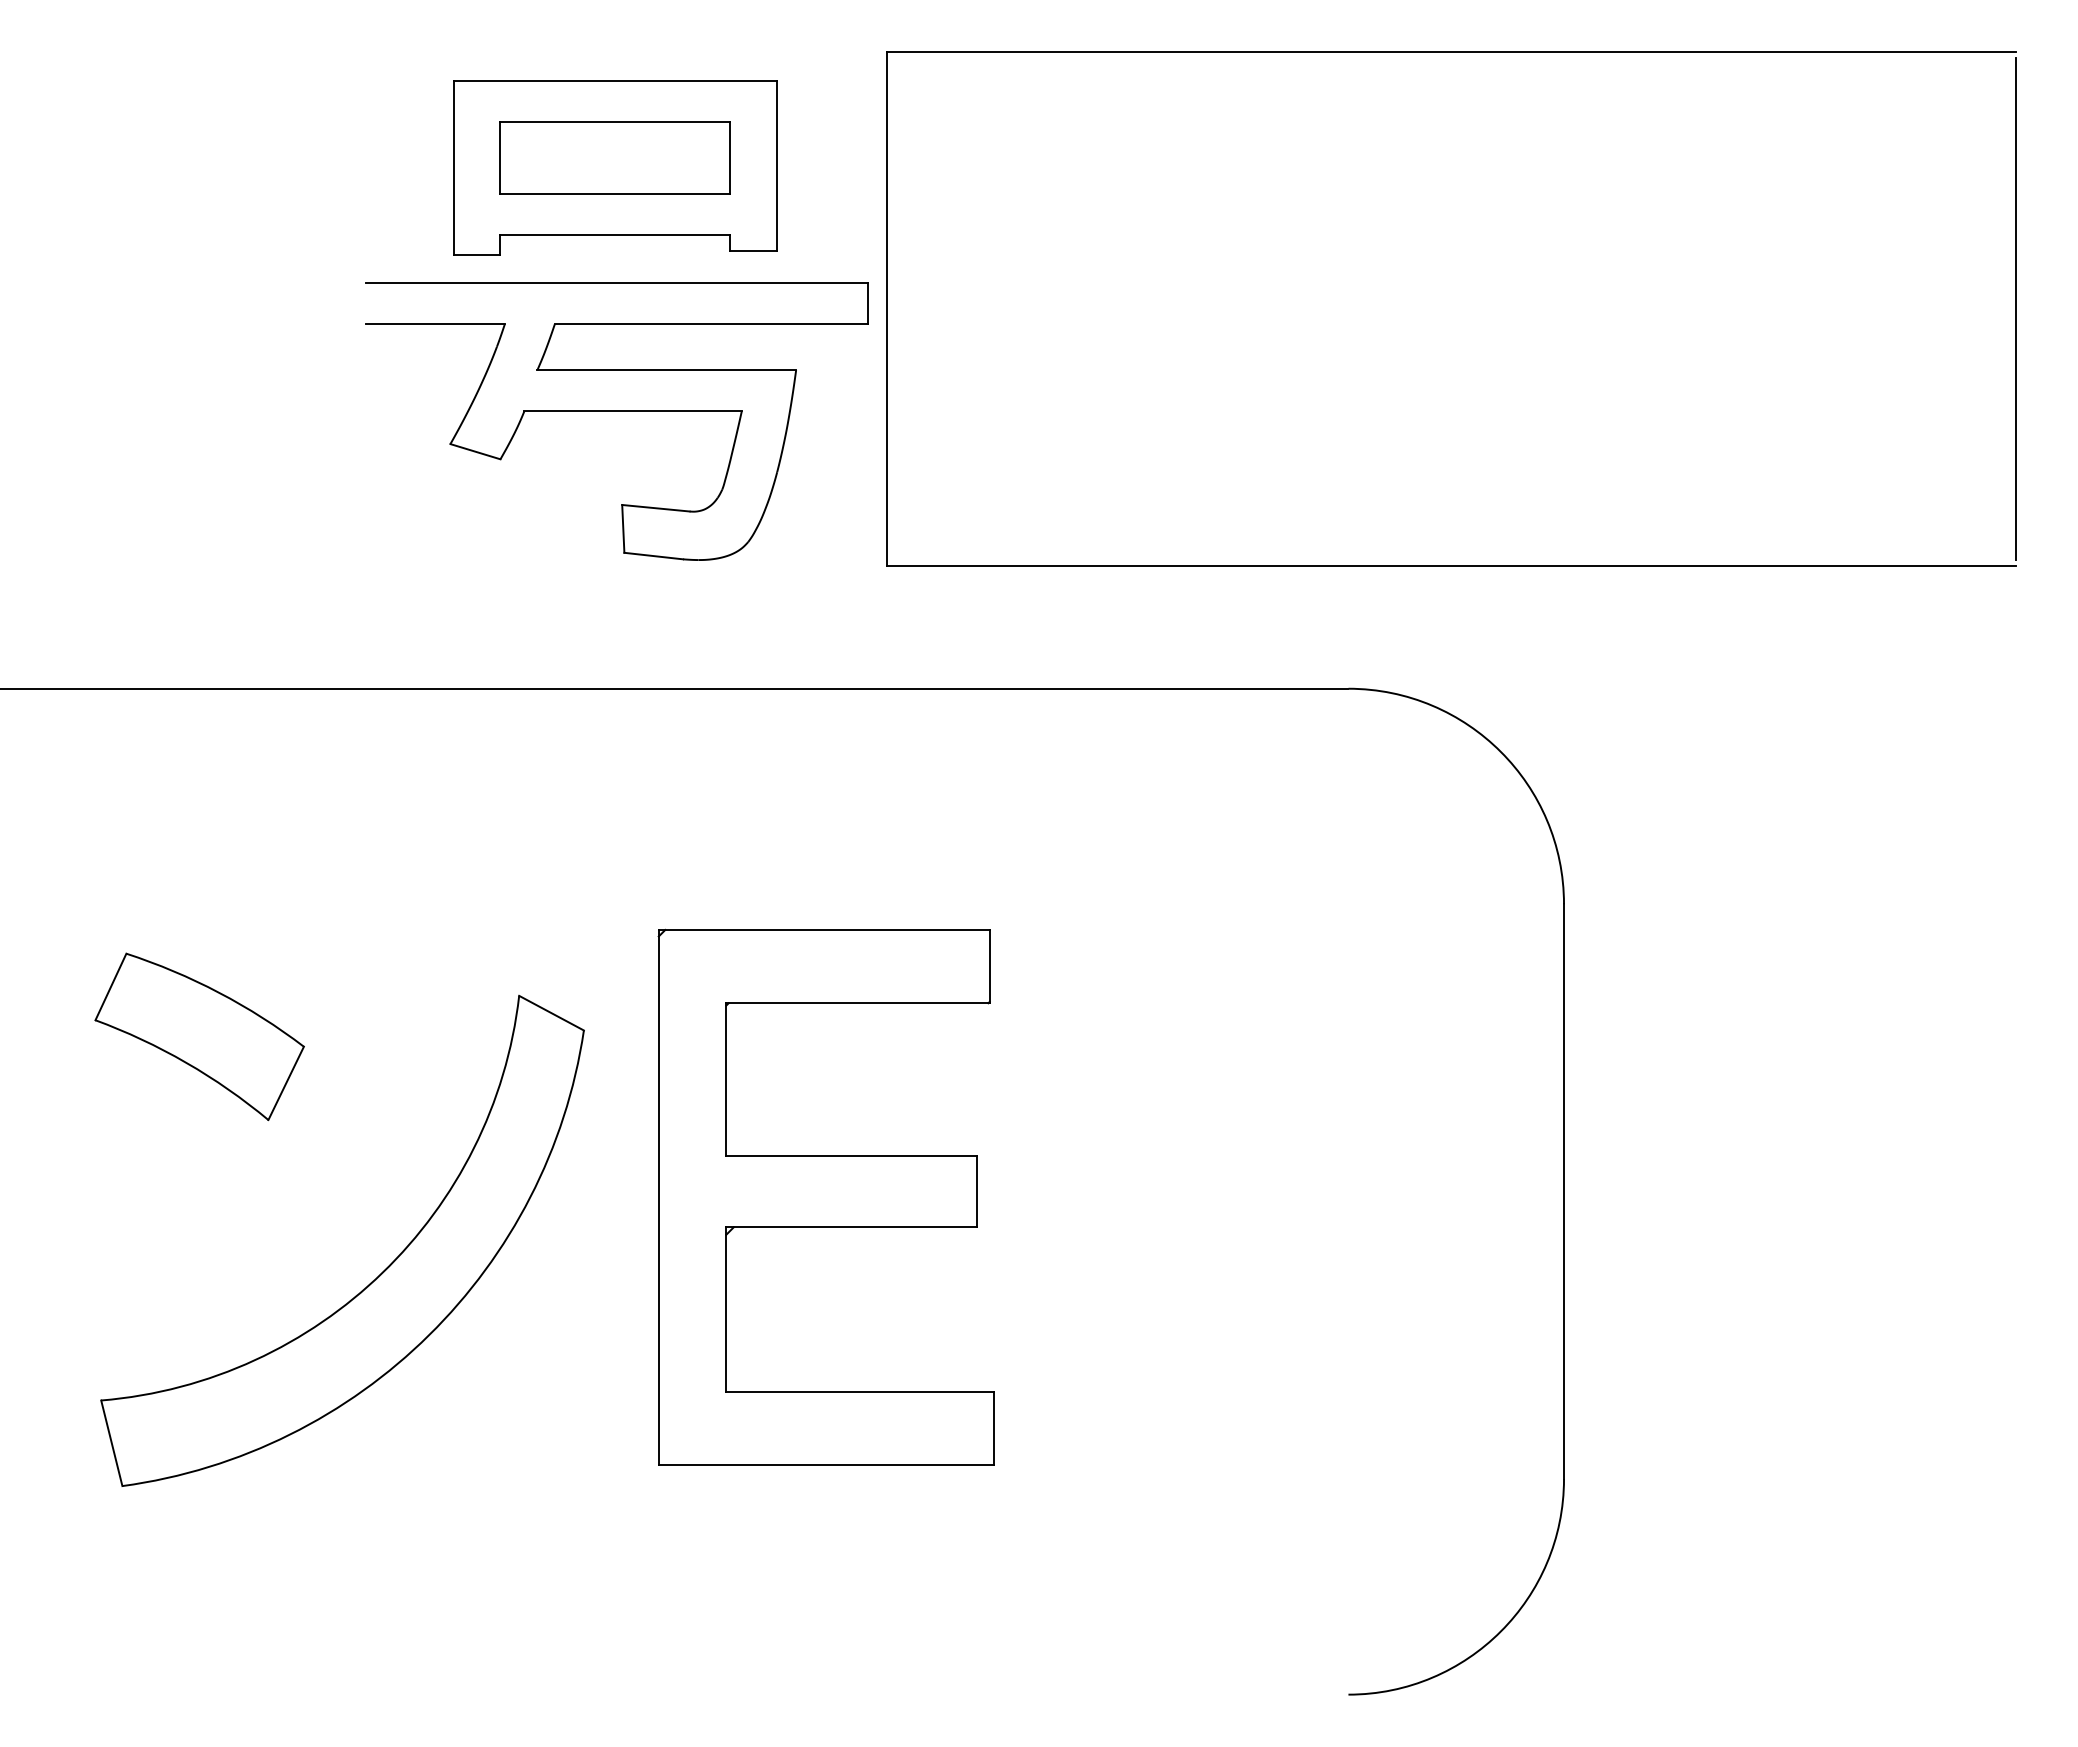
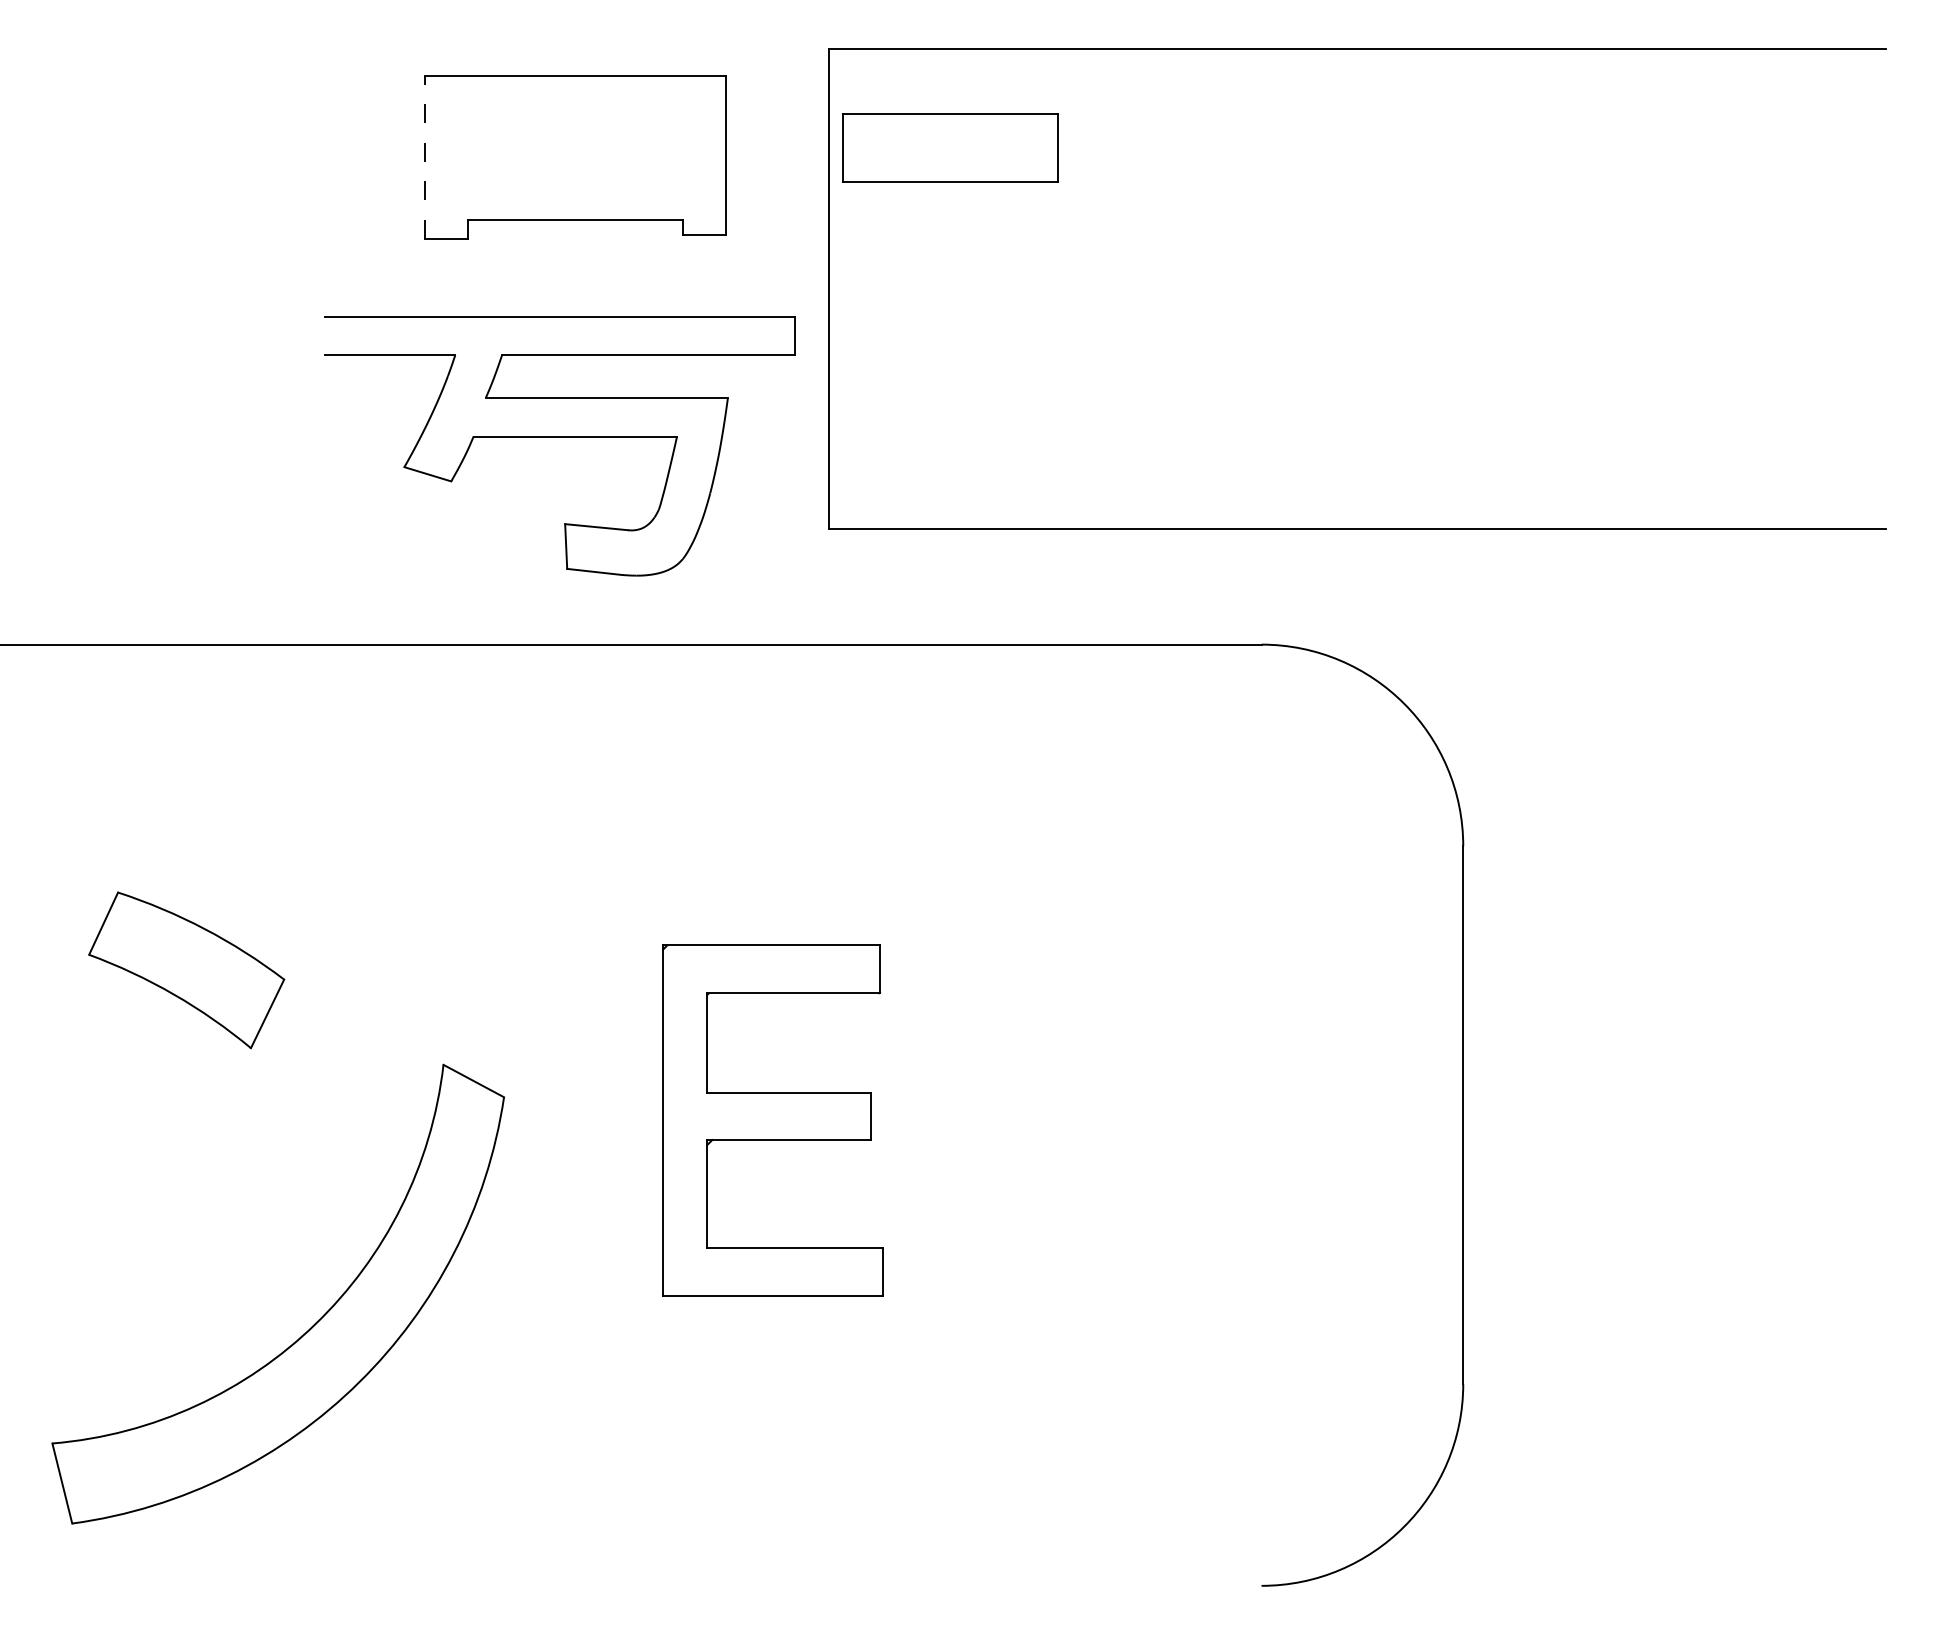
part: (614, 157) -> (950, 147), moved
line: (454, 167) -> (425, 156), solid -> dashed
line: (2015, 308) -> (1885, 288), removed
part: (616, 411) -> (559, 436), moved
part: (825, 1196) -> (772, 1119), size x0.7
part: (372, 1280) -> (306, 1331), moved

